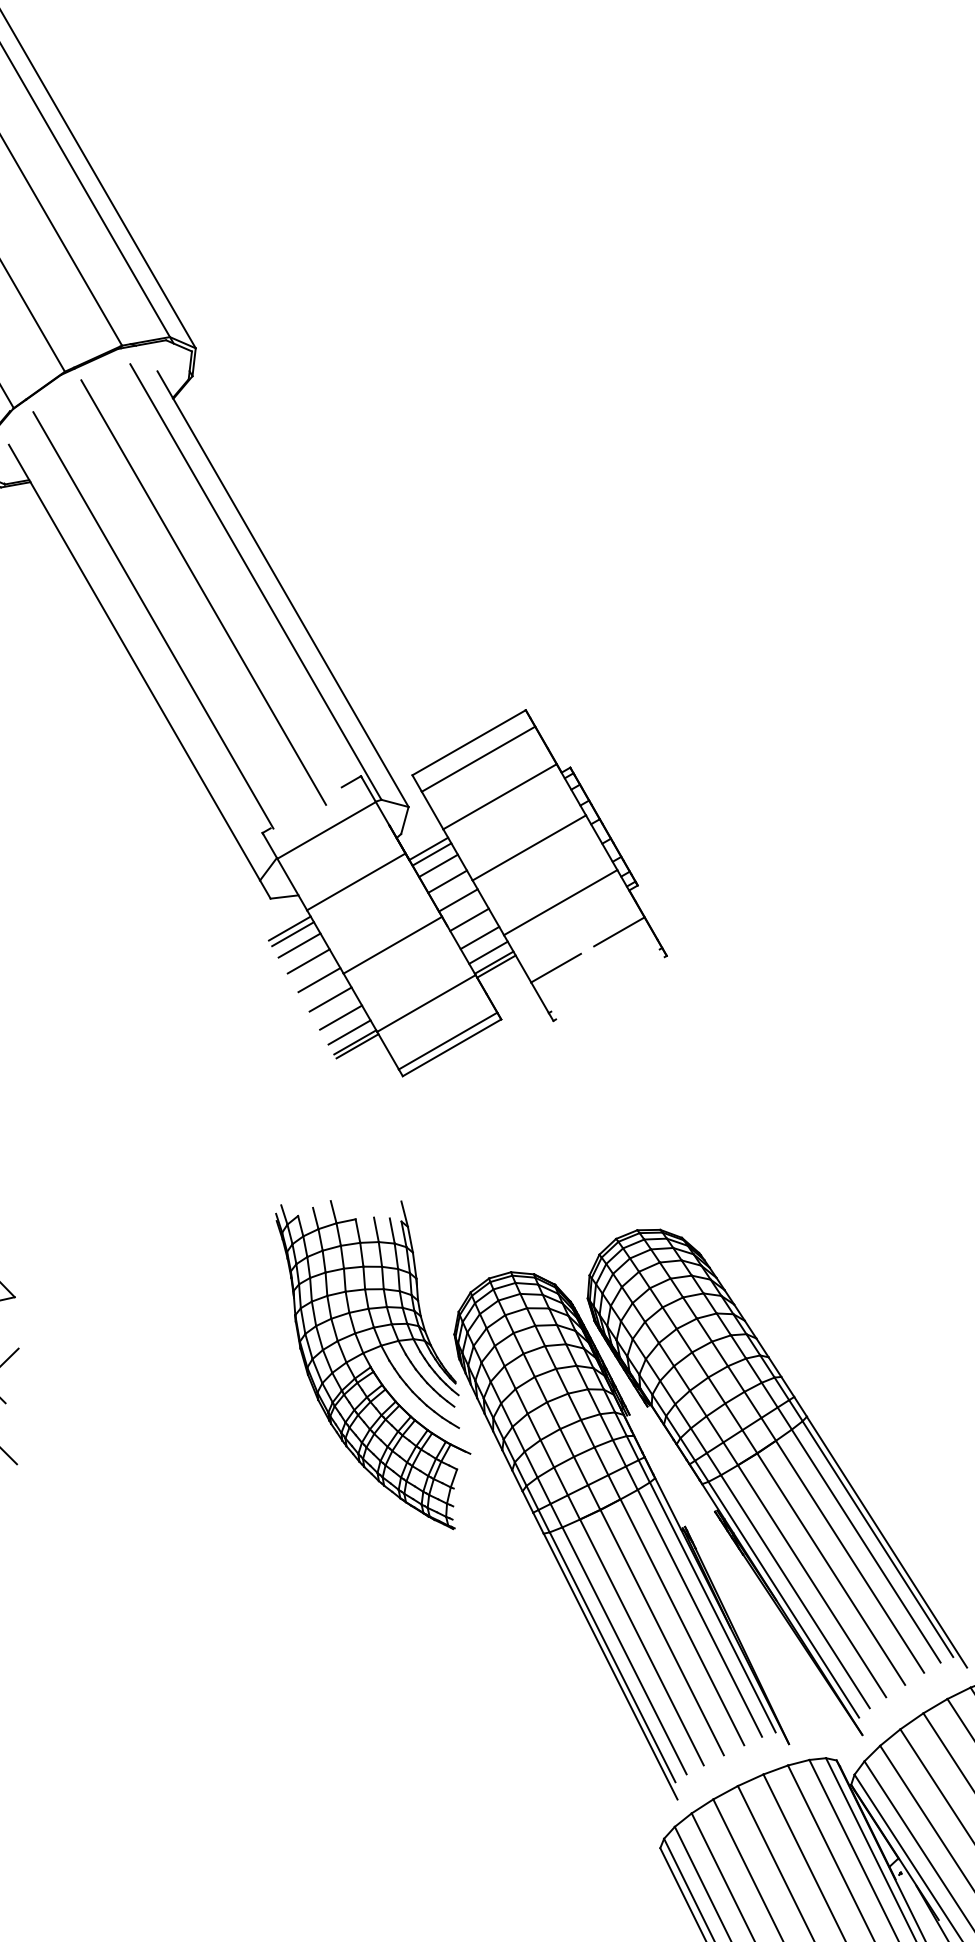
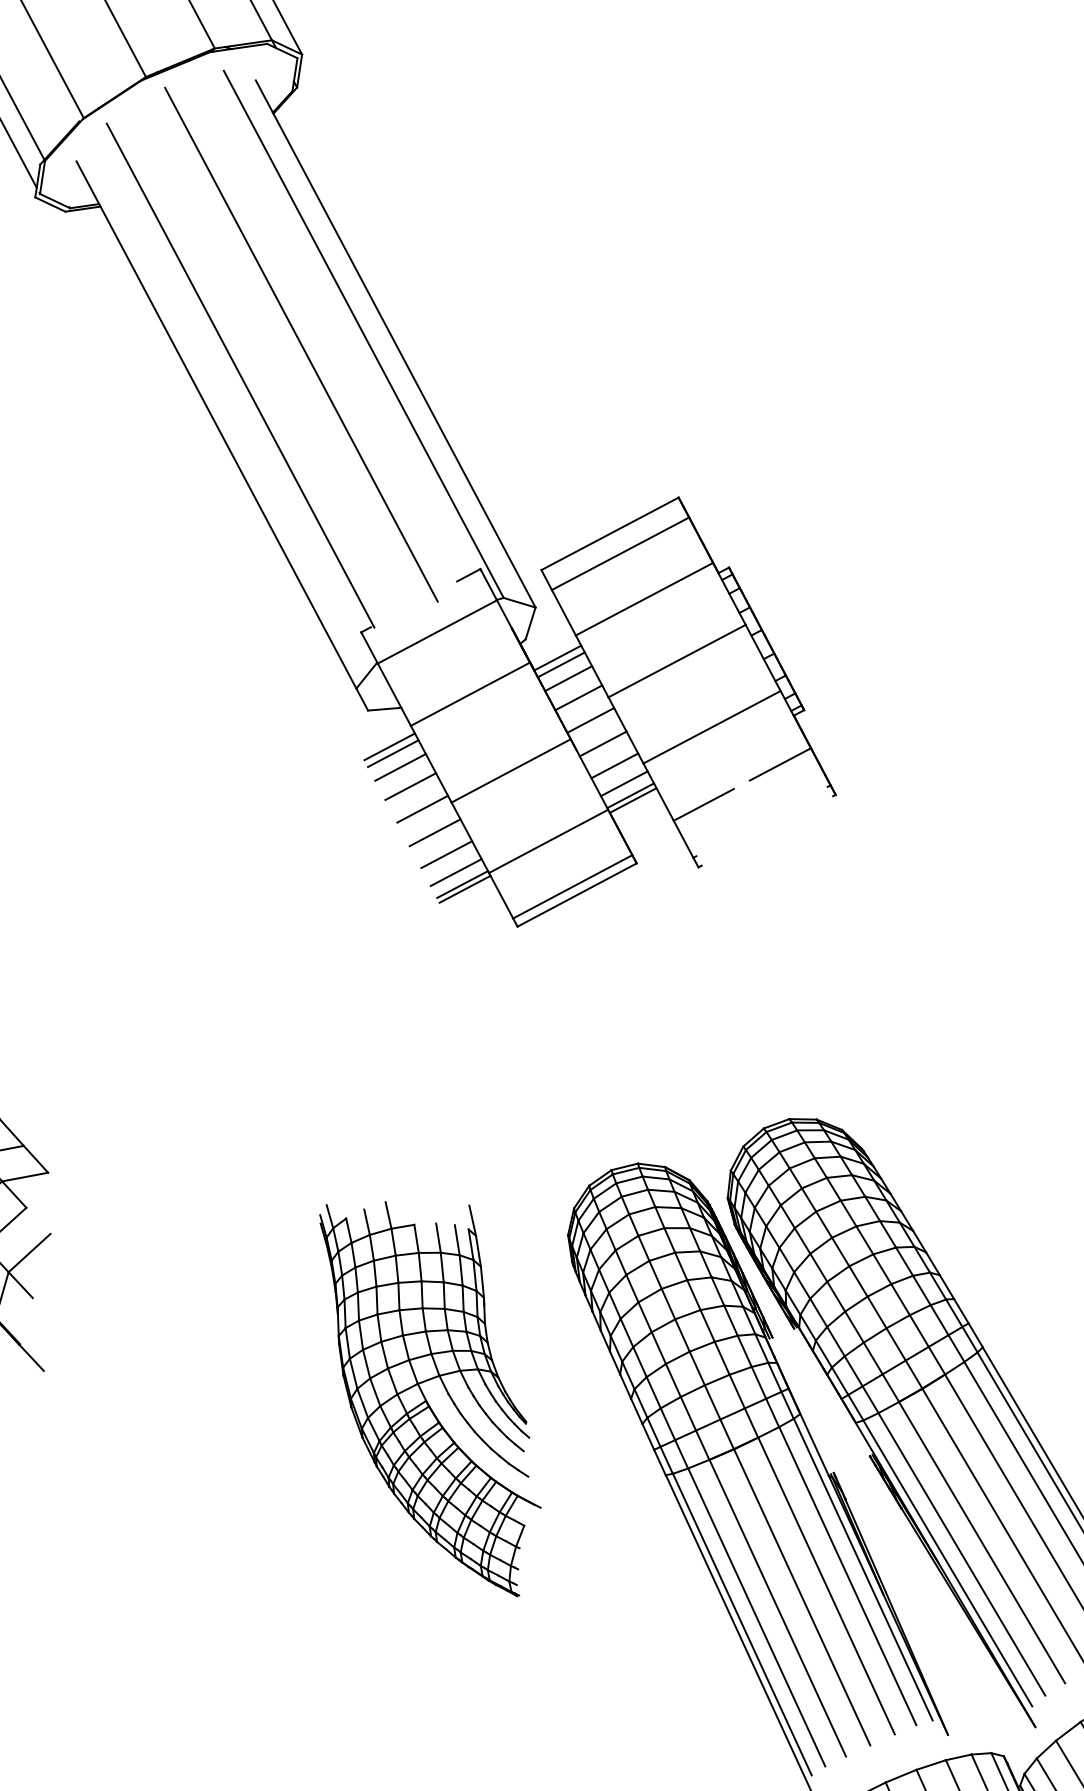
part: (373, 1365) -> (429, 1398), moved

